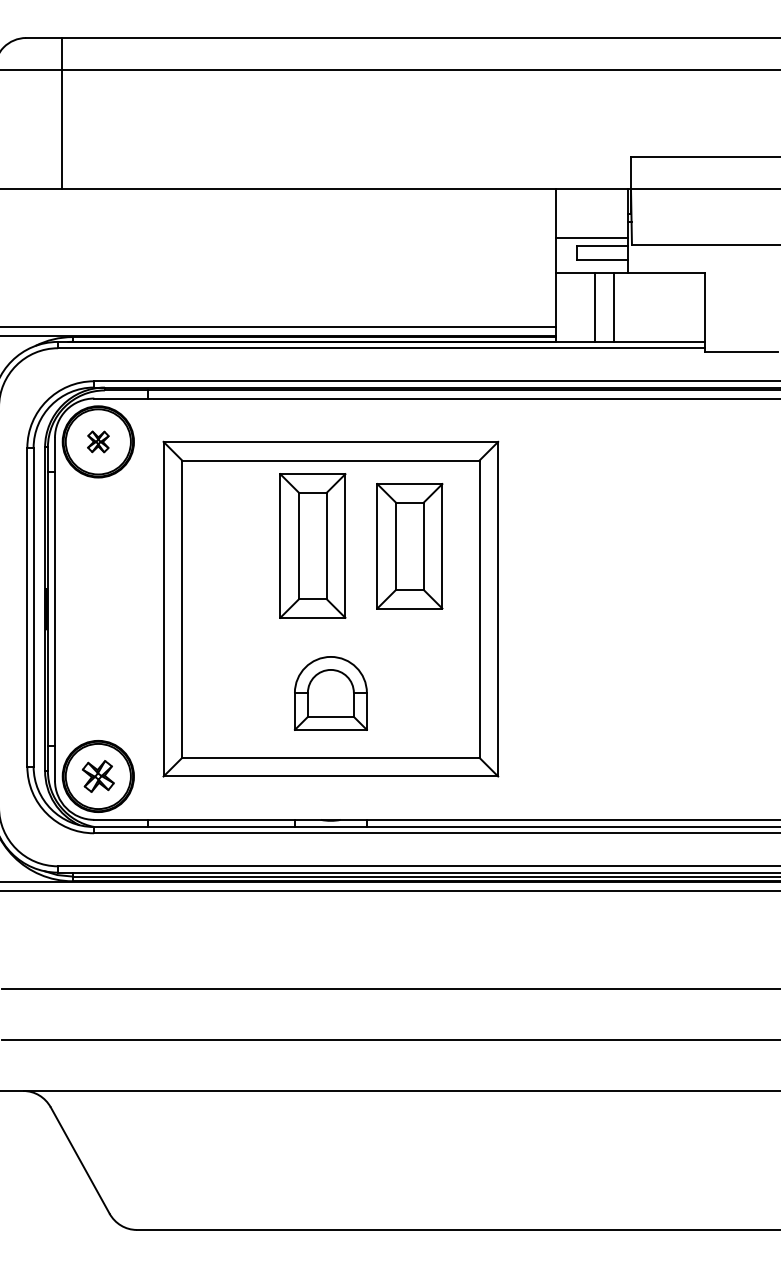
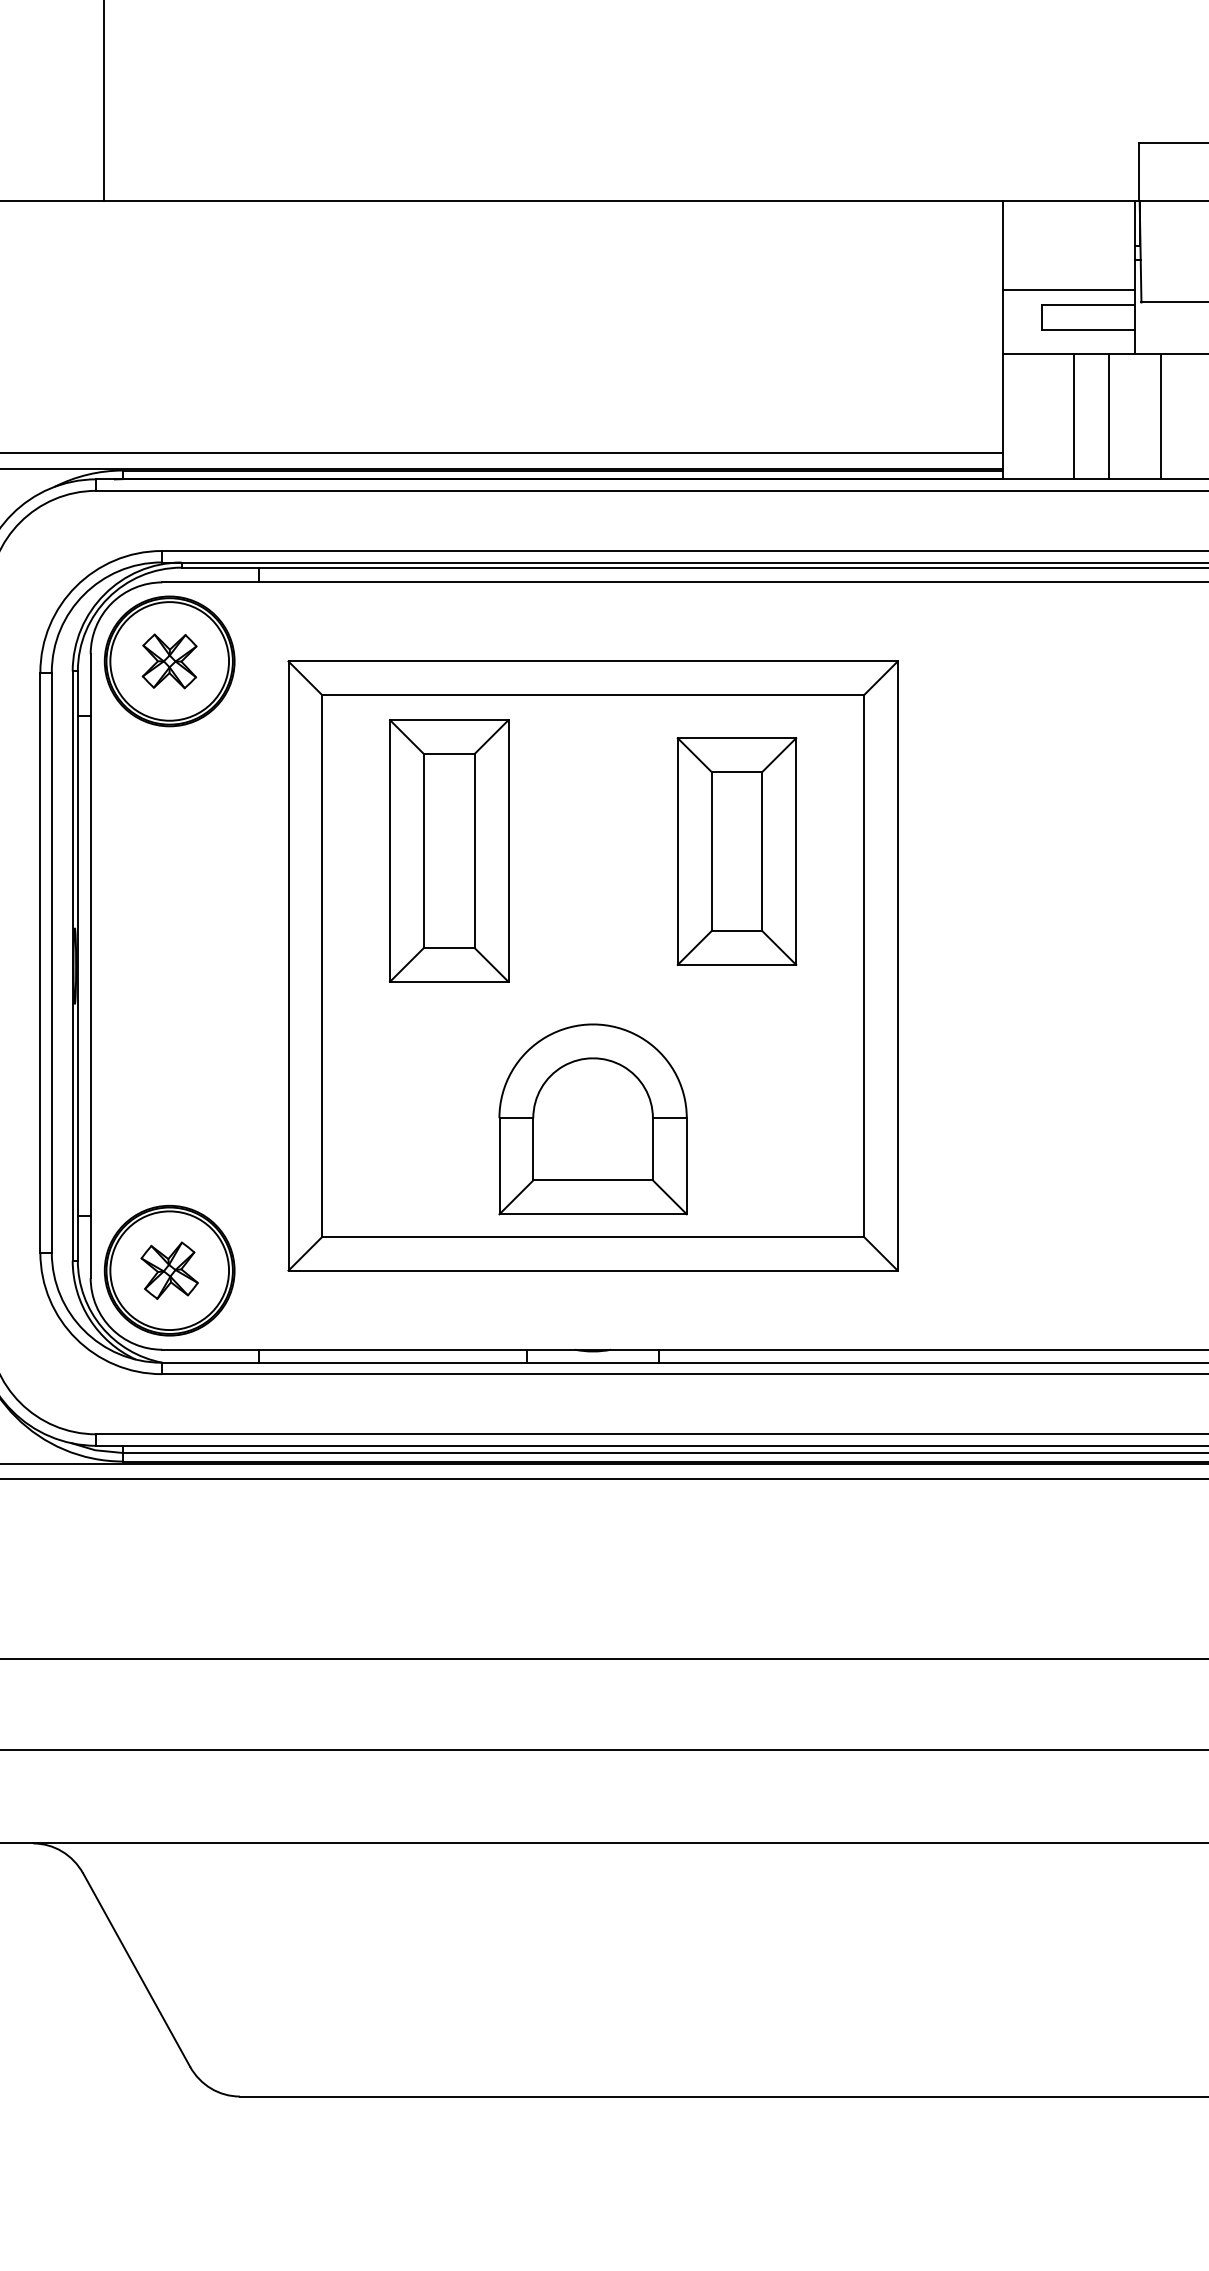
line: (642, 306) -> (1160, 414), added
part: (98, 441) -> (169, 660), size x1.43
part: (312, 545) -> (448, 850), moved
part: (330, 693) -> (592, 1119), size x1.43

